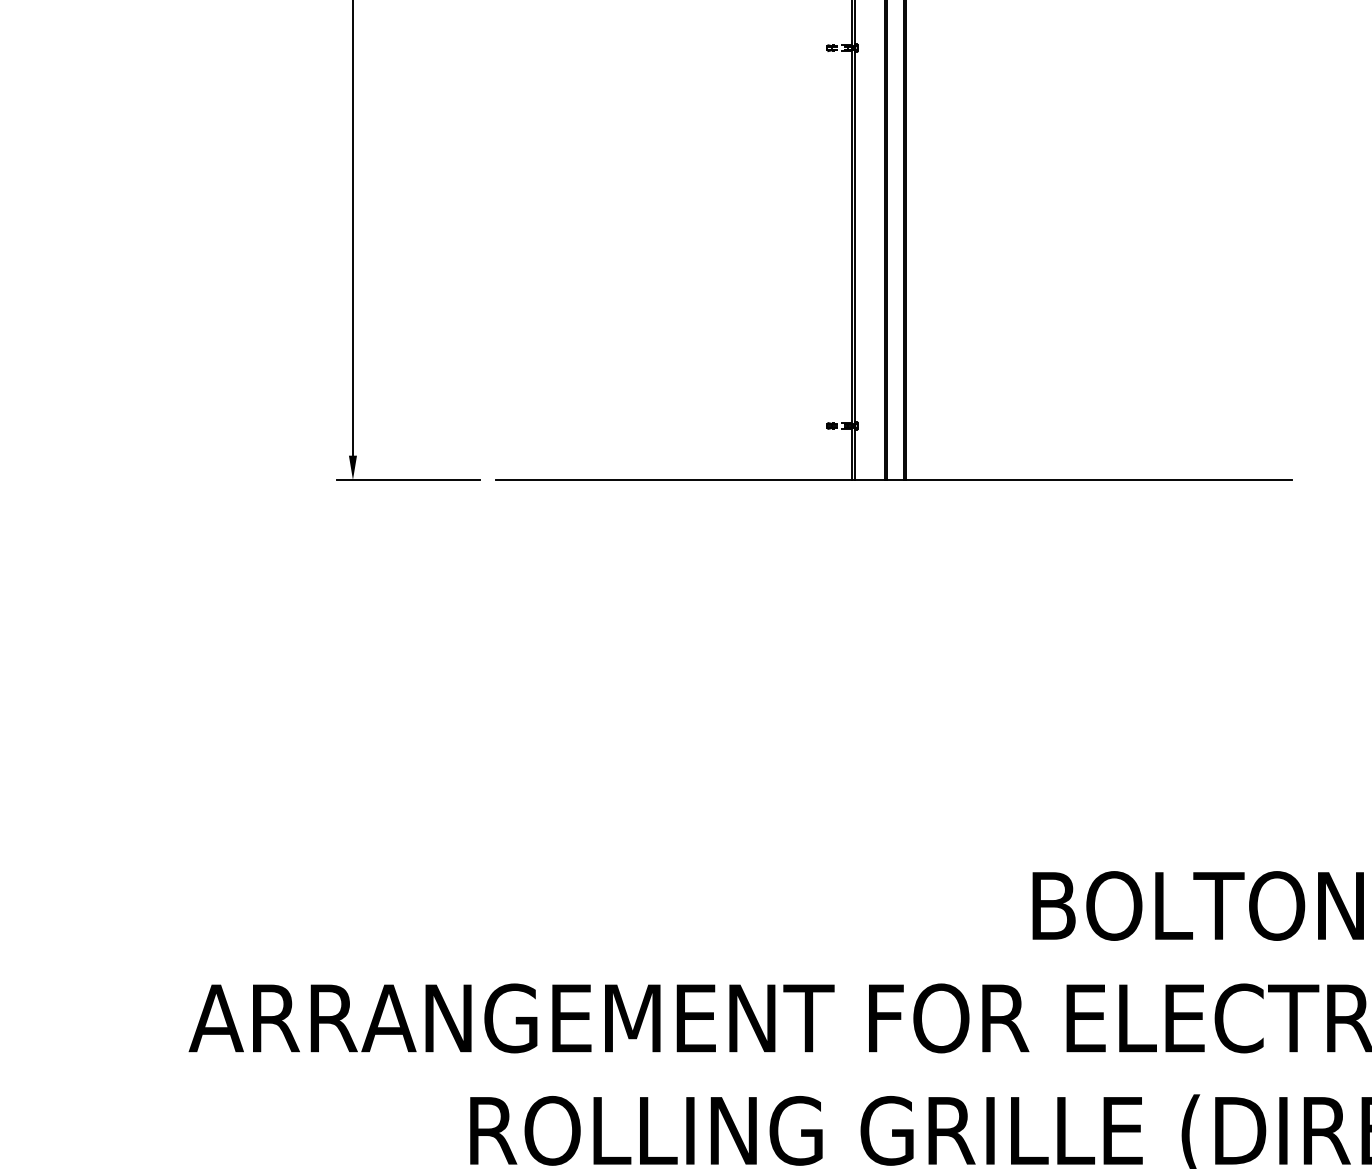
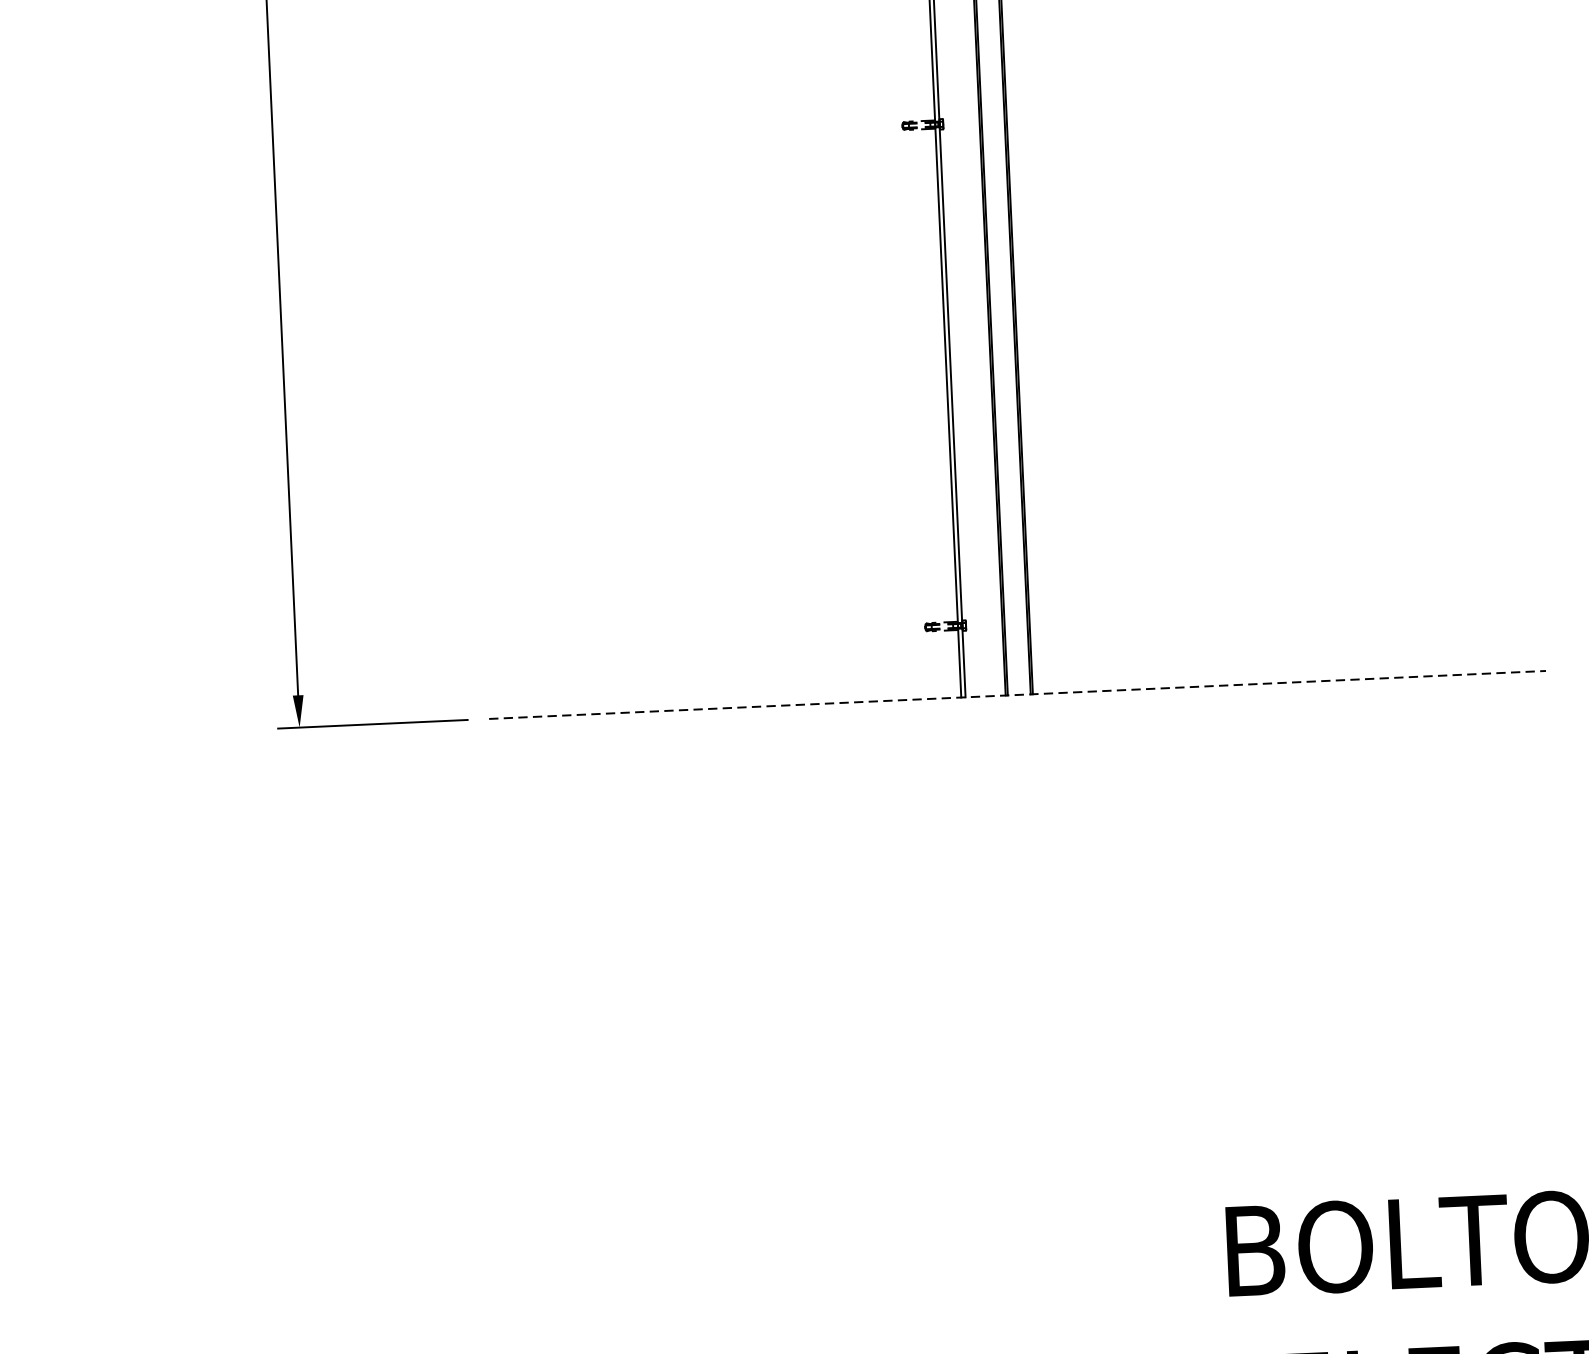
line: (894, 479) -> (1018, 694), solid -> dashed

